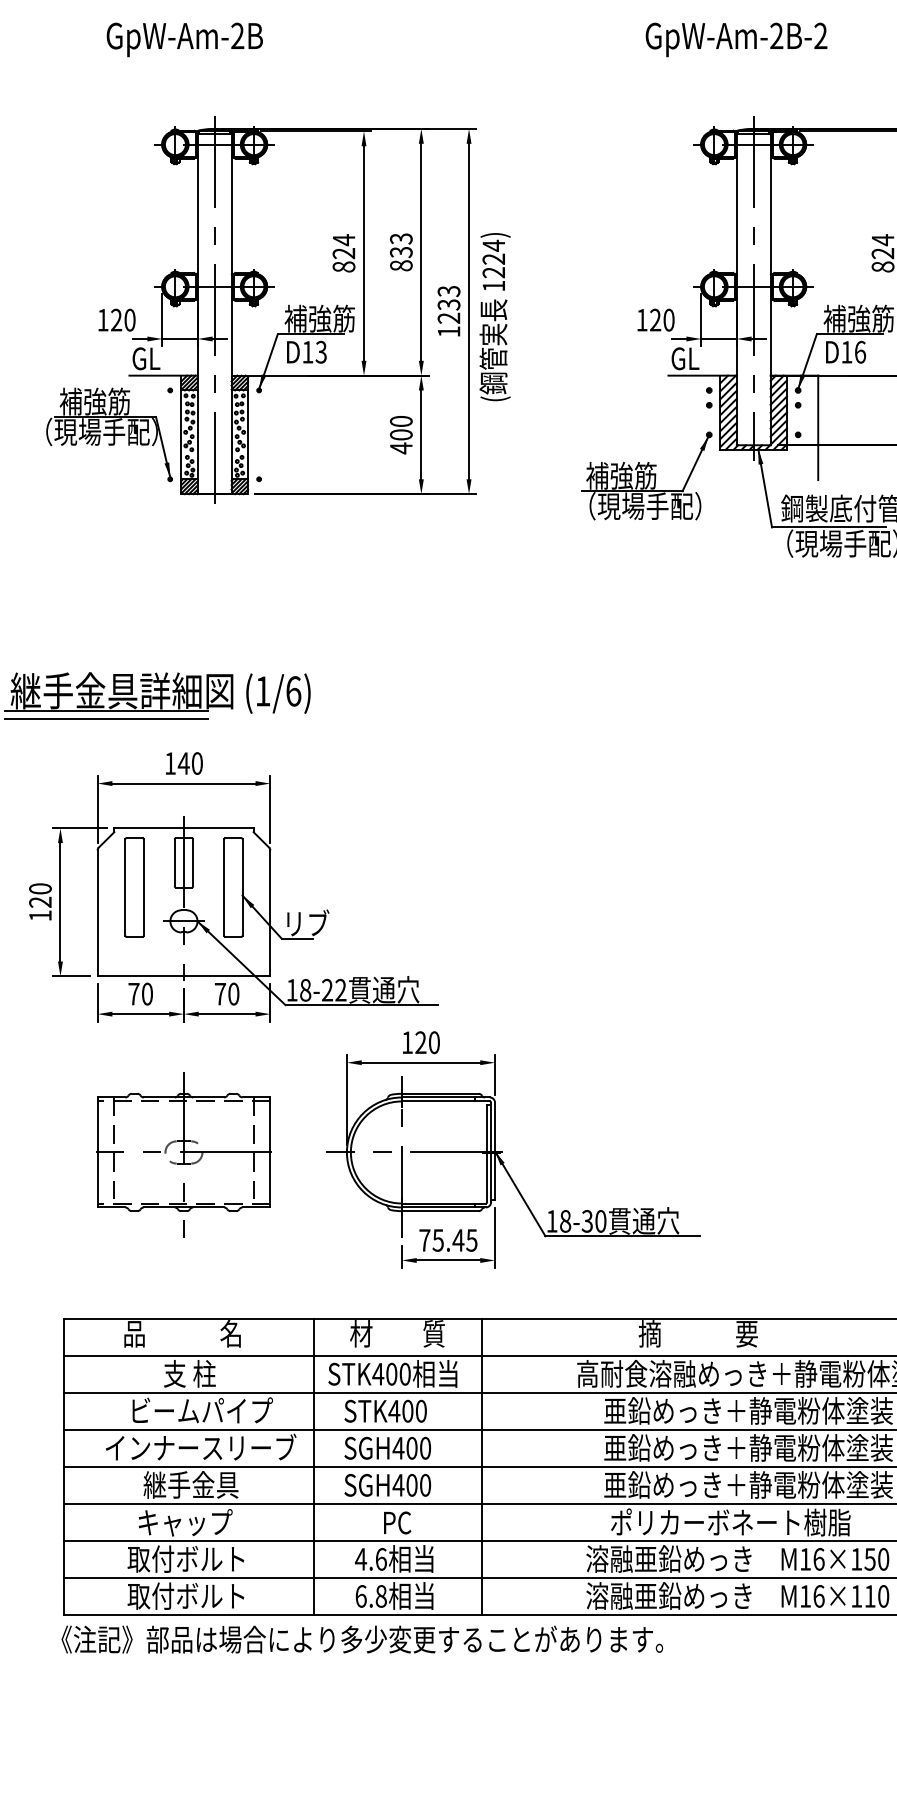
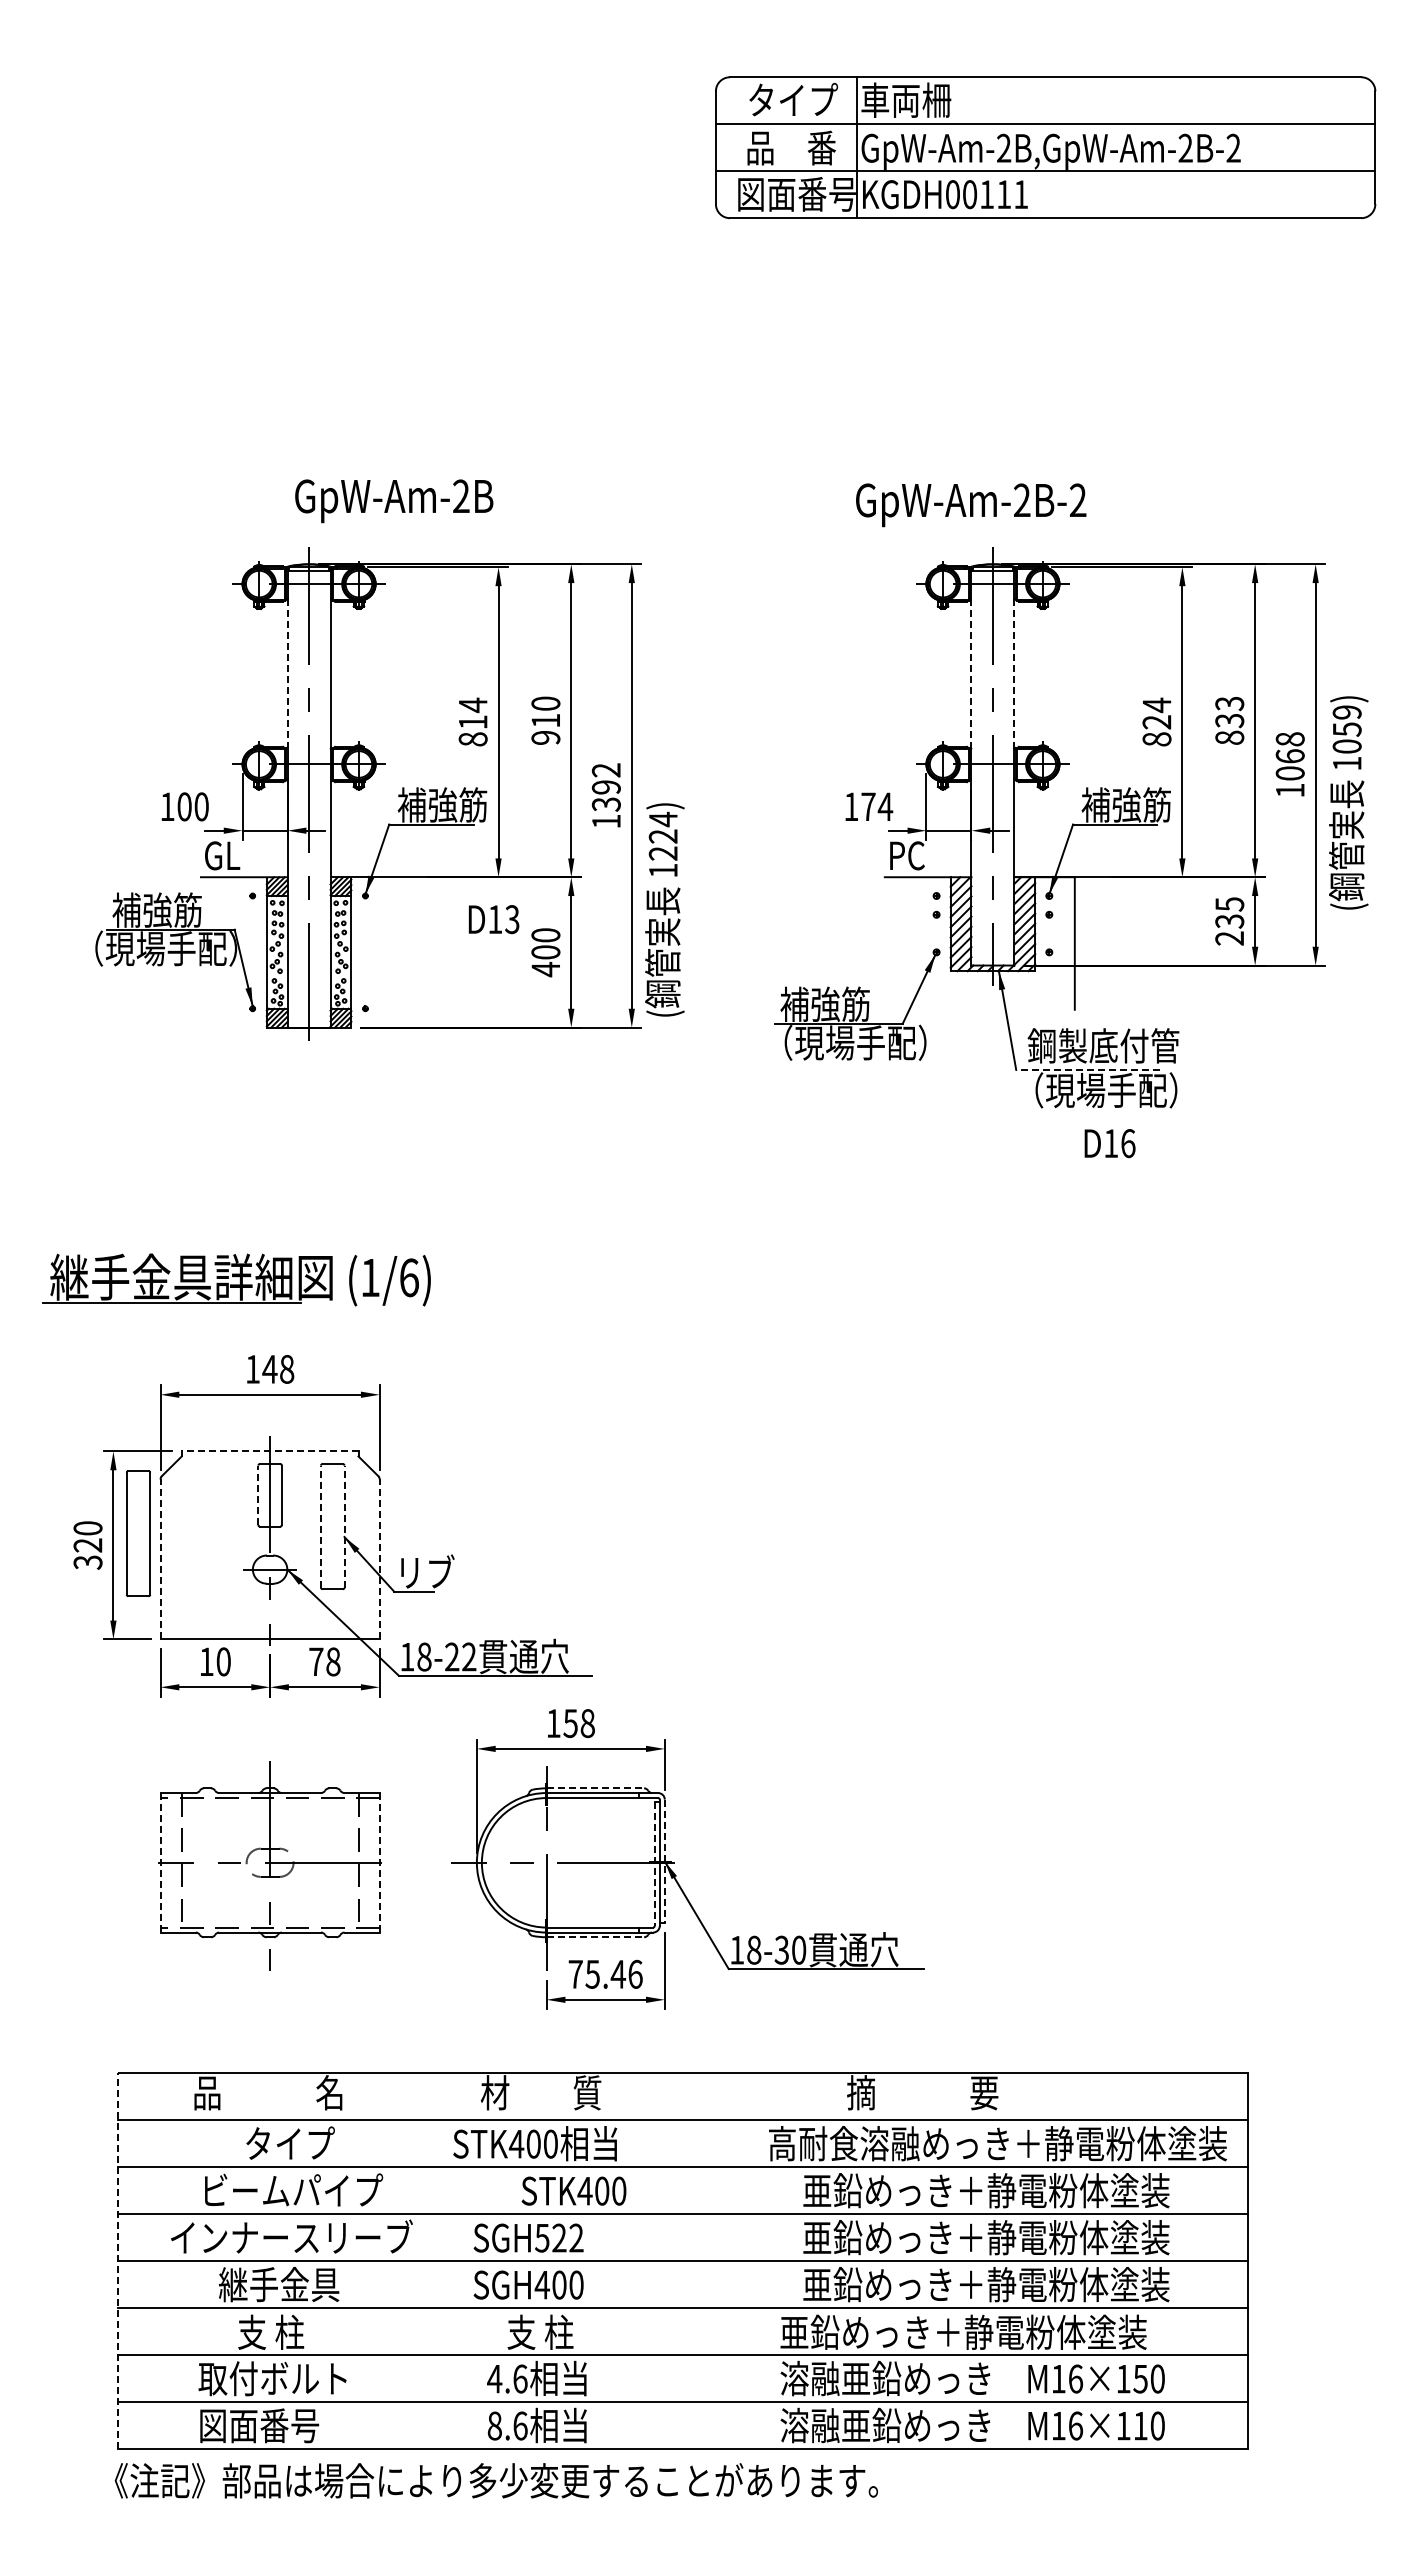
text: (185, 40) -> (394, 501), moved
text: (736, 40) -> (971, 505), moved
line: (197, 215) -> (287, 674), solid -> dashed
line: (736, 215) -> (971, 674), solid -> dashed
line: (770, 215) -> (1014, 674), solid -> dashed
text: (401, 252) -> (545, 720), 833 -> 910
text: (343, 253) -> (472, 722), 824 -> 814
text: (449, 304) -> (606, 787), 1233 -> 1392
text: (494, 316) -> (664, 909), moved
text: (116, 319) -> (184, 806), 120 -> 100
text: (662, 319) -> (877, 806), 120 -> 174
text: (306, 352) -> (493, 919), moved
text: (845, 352) -> (1109, 1143), moved
text: (685, 358) -> (906, 855), GL -> PC
line: (828, 527) -> (1087, 1069), solid -> dashed
line: (106, 718) -> (171, 1312), removed
text: (197, 763) -> (287, 1369), 140 -> 148
line: (183, 828) -> (269, 1451), solid -> dashed
line: (174, 862) -> (258, 1495), solid -> dashed
part: (134, 887) -> (138, 1533), moved
line: (224, 887) -> (321, 1526), solid -> dashed
line: (242, 887) -> (344, 1526), solid -> dashed
line: (97, 913) -> (160, 1559), solid -> dashed
line: (270, 913) -> (379, 1559), solid -> dashed
text: (40, 915) -> (87, 1562), 120 -> 320
text: (133, 993) -> (206, 1661), 70 -> 10
text: (233, 993) -> (333, 1661), 70 -> 78
text: (427, 1042) -> (578, 1723), 120 -> 158
line: (440, 1093) -> (595, 1788), solid -> dashed
line: (494, 1151) -> (664, 1861), solid -> dashed
line: (97, 1152) -> (160, 1862), solid -> dashed
line: (270, 1152) -> (379, 1862), solid -> dashed
line: (486, 1153) -> (654, 1864), solid -> dashed
line: (440, 1211) -> (595, 1937), solid -> dashed
text: (471, 1239) -> (635, 1973), 75.45 -> 75.46
text: (199, 1373) -> (289, 2143), 支 柱 -> タイプ
text: (385, 1410) -> (573, 2190), moved
text: (411, 1447) -> (558, 2237), SGH400 -> SGH522
line: (63, 1466) -> (117, 2261), solid -> dashed
line: (313, 1466) -> (434, 2261), removed
line: (481, 1466) -> (647, 2261), removed
text: (397, 1521) -> (540, 2331), PC -> 支 柱
text: (730, 1521) -> (963, 2331), ポリカーボネート樹脂 -> 亜鉛めっき＋静電粉体塗装
text: (185, 1522) -> (271, 2332), キャップ -> 支 柱
text: (185, 1596) -> (272, 2425), 取付ボルト -> 図面番号
text: (371, 1596) -> (507, 2425), 6.8 -> 8.6

